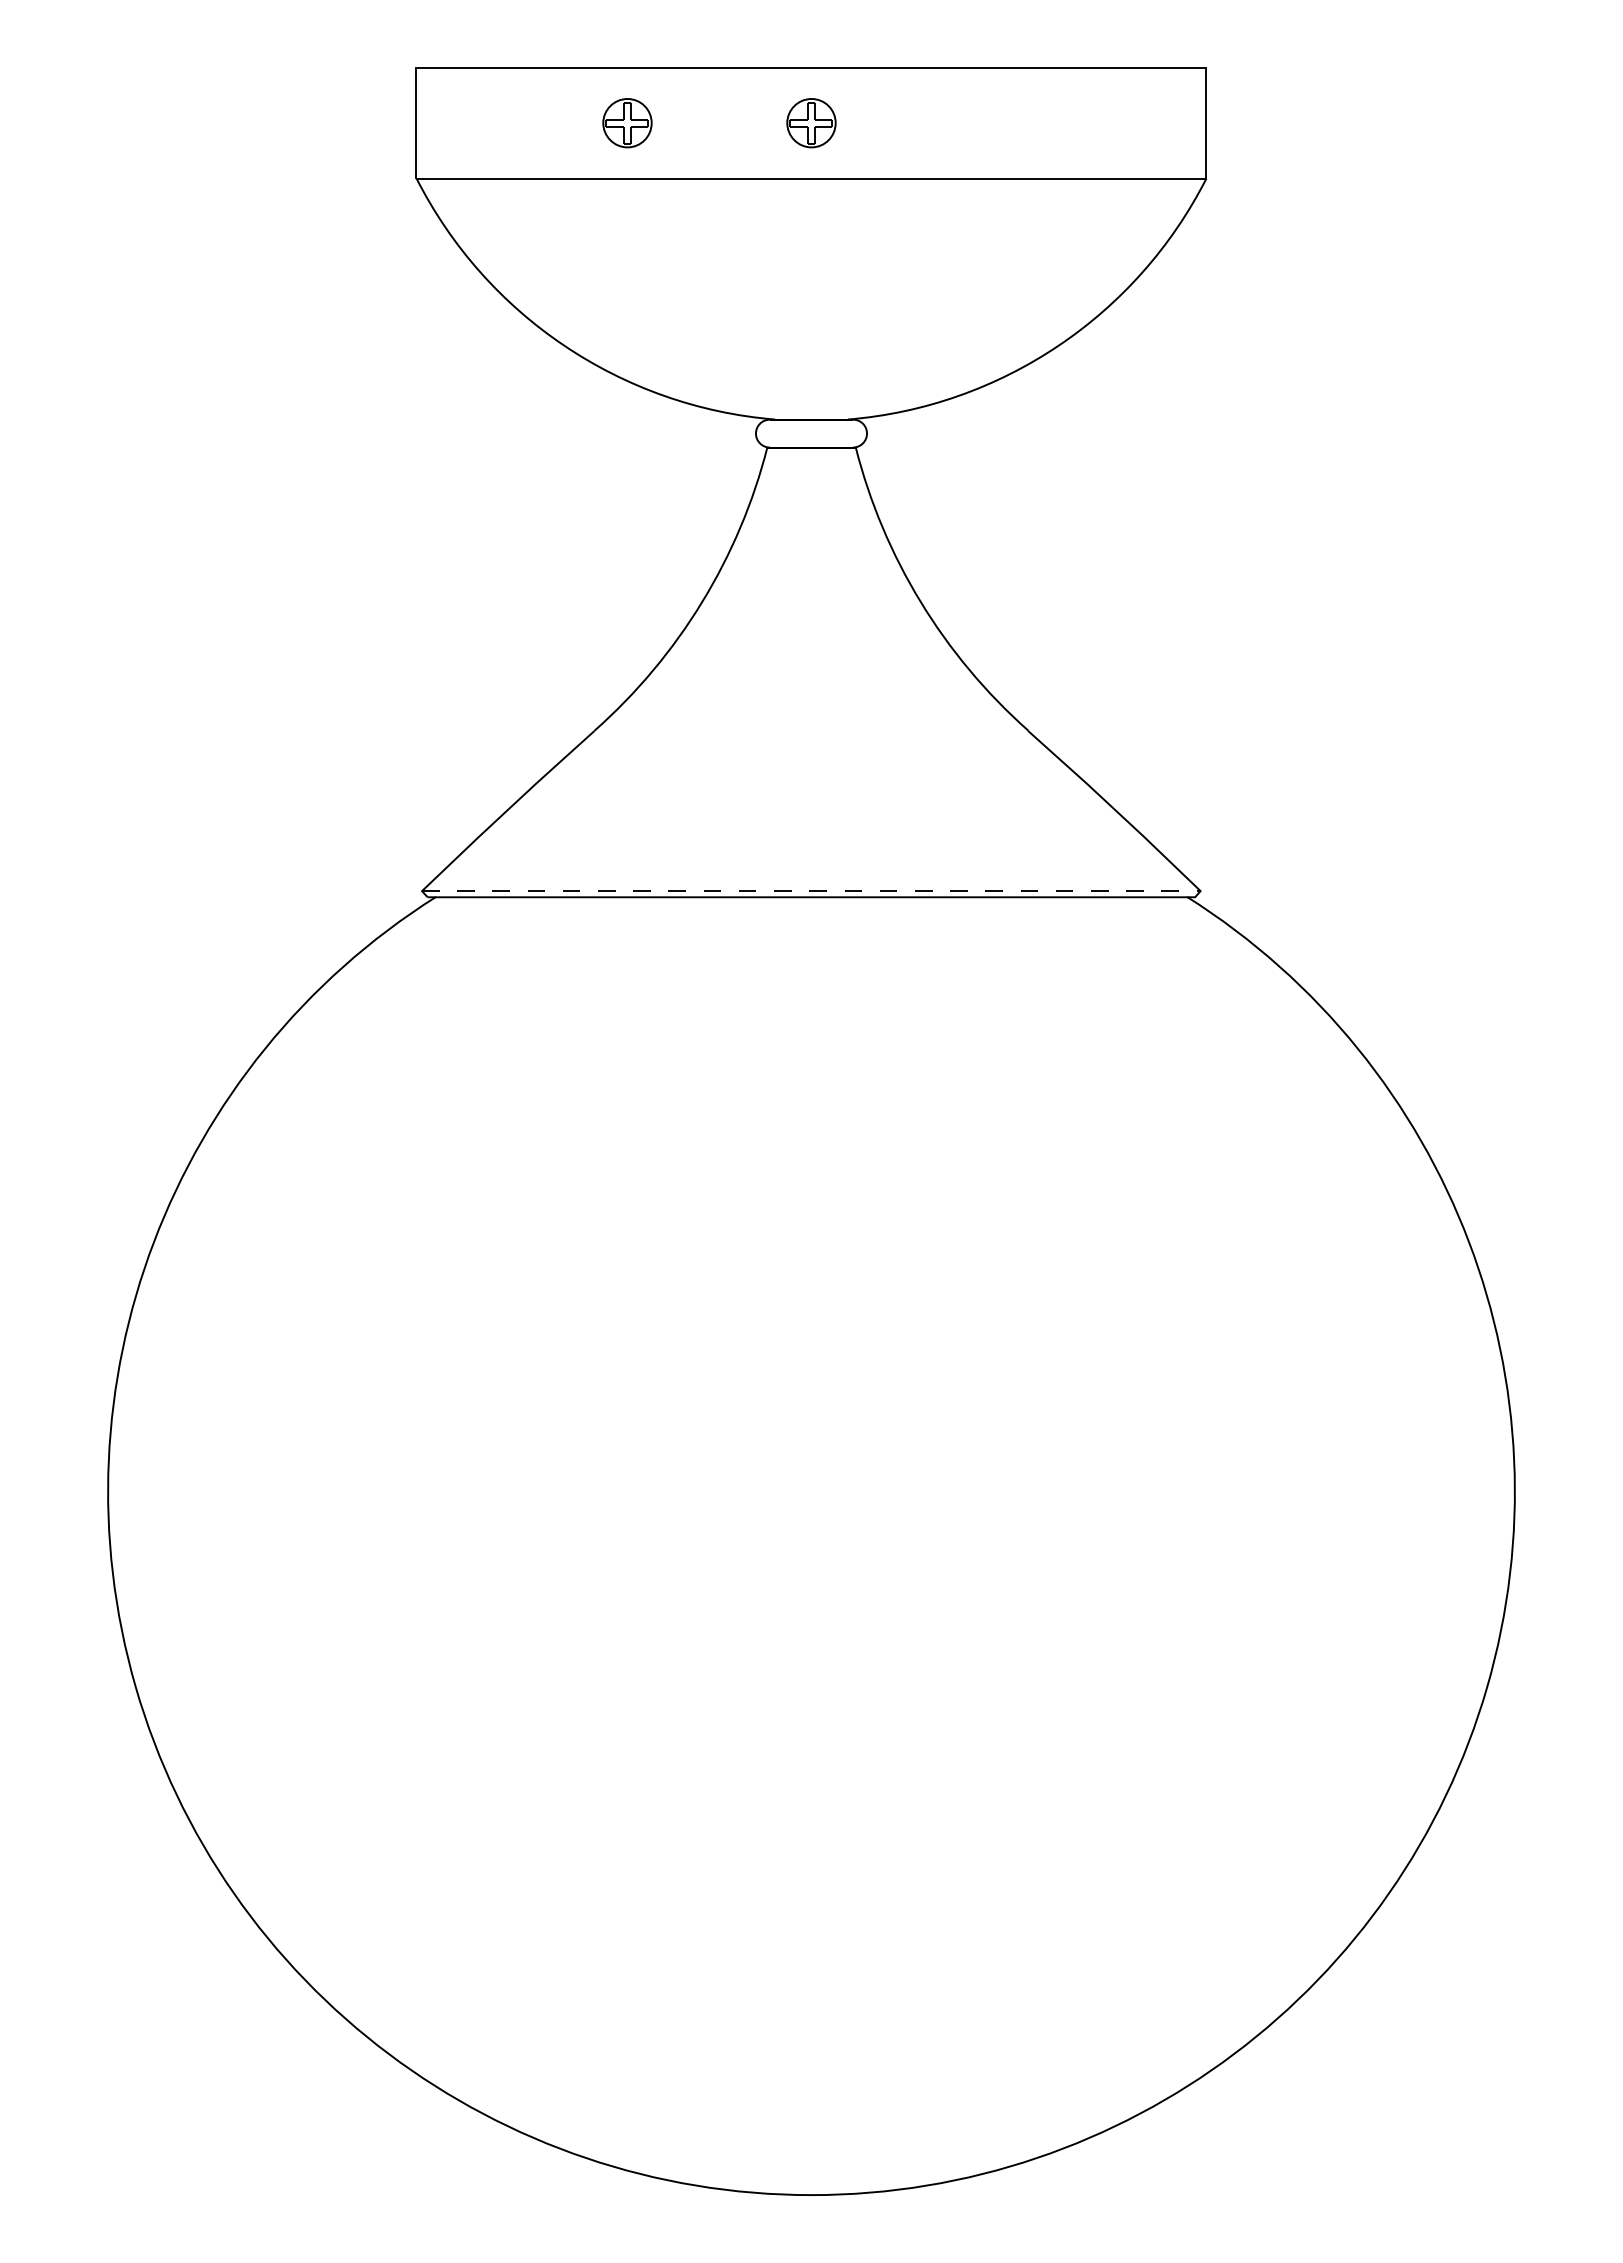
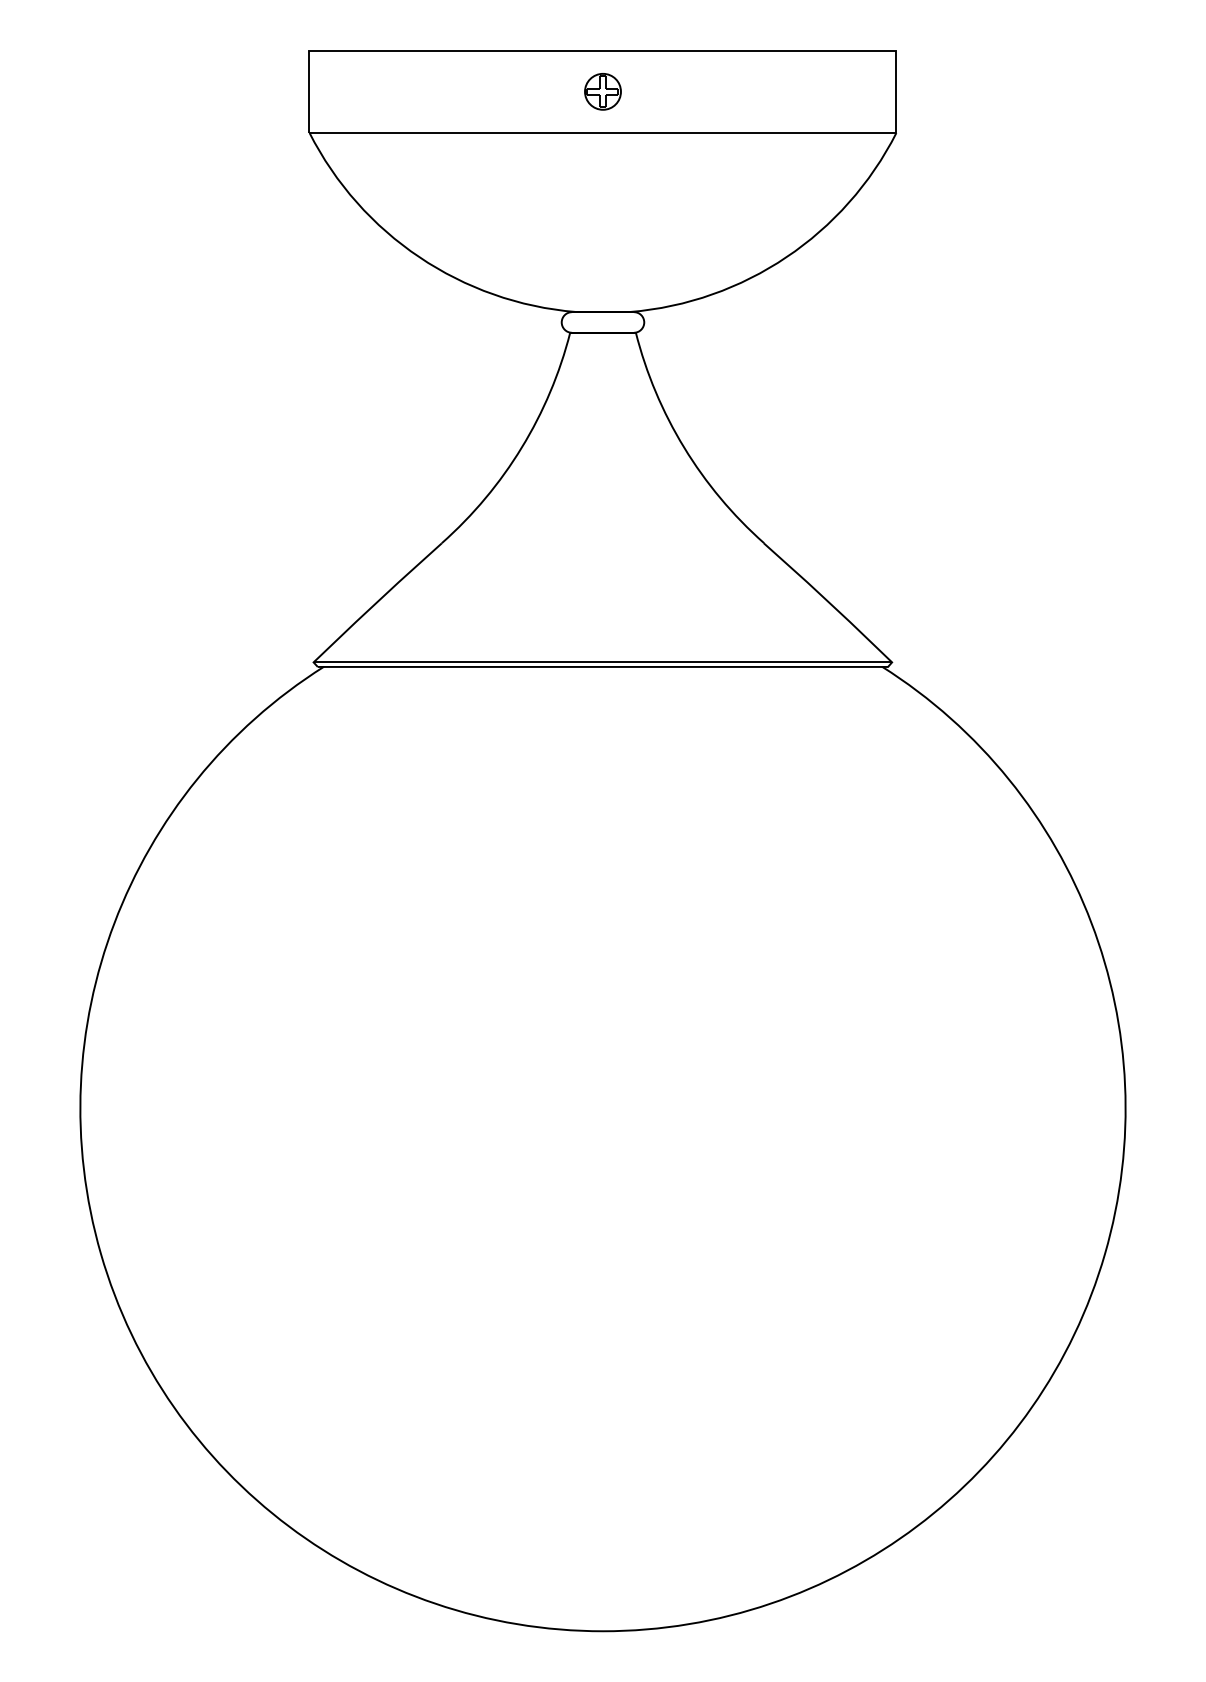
part: (627, 123) -> (466, 92), removed
line: (811, 891) -> (603, 662), dashed -> solid

